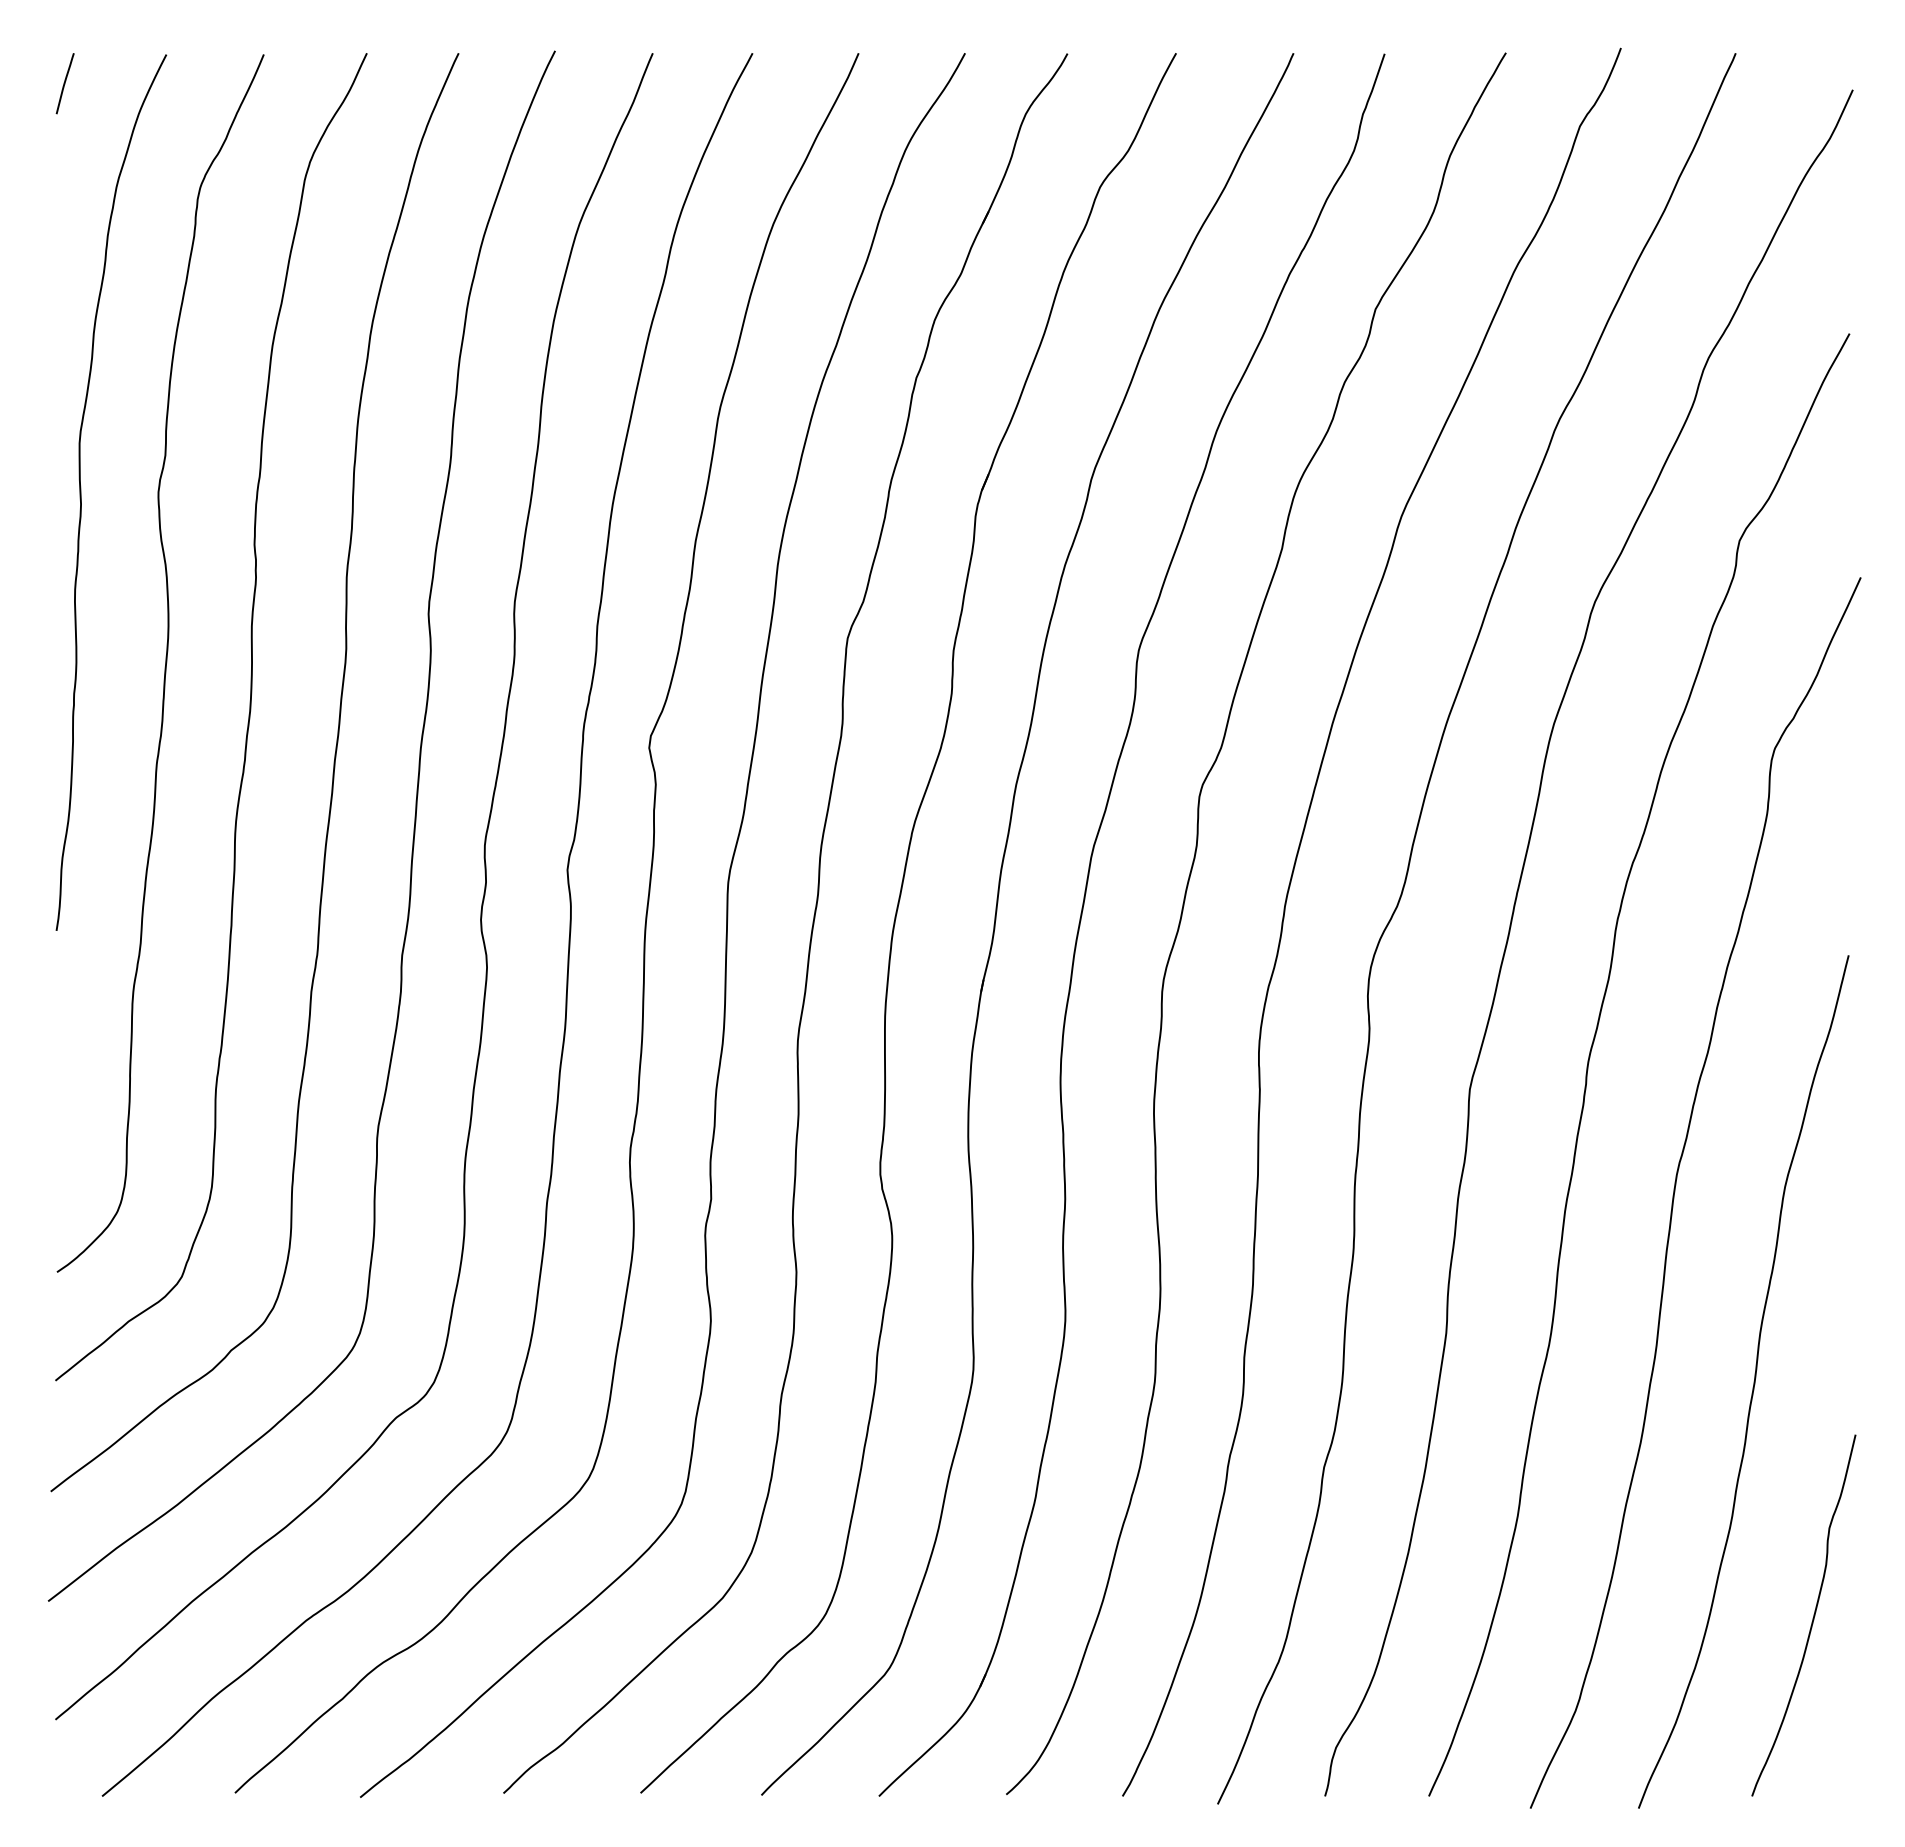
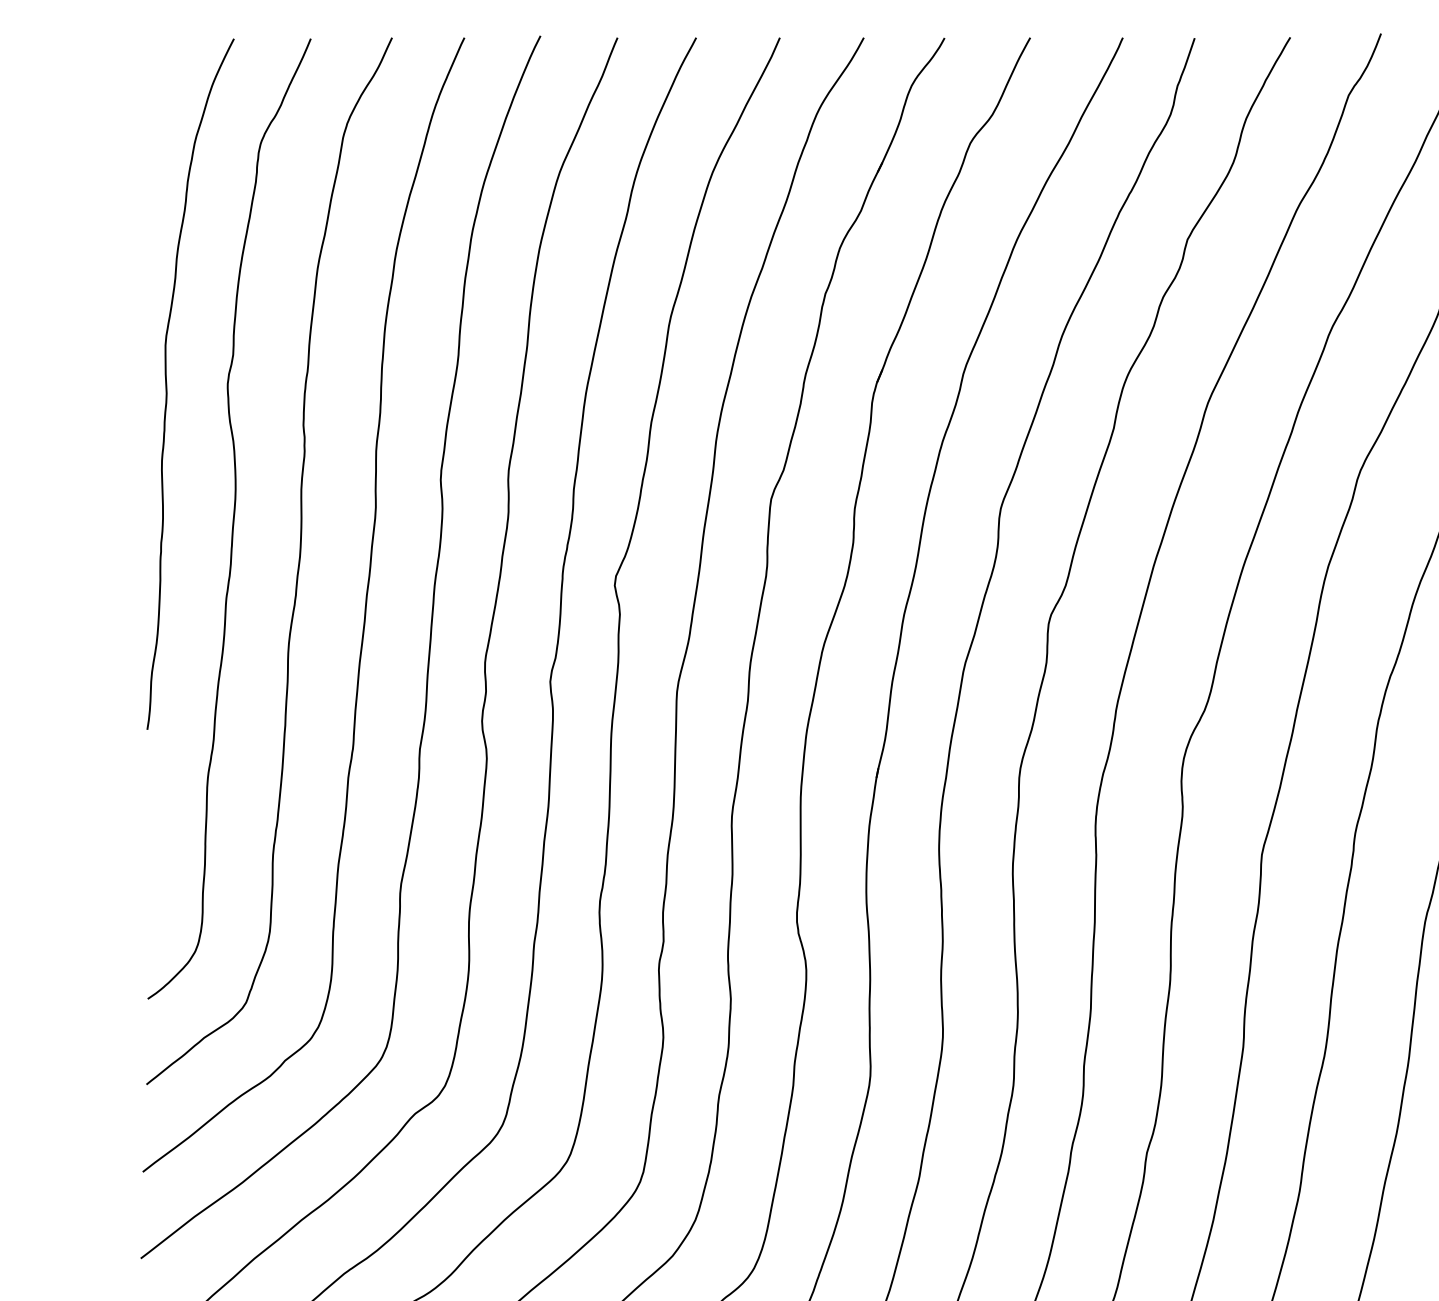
line: (64, 83) -> (153, 61), removed

